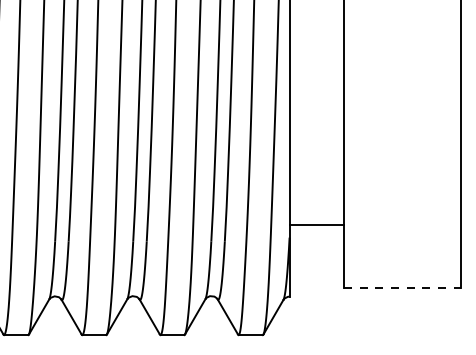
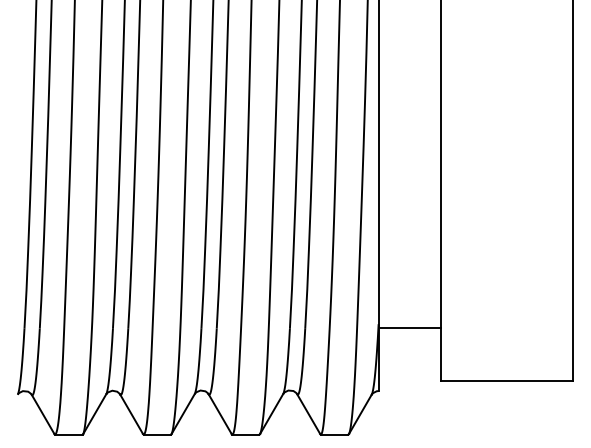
line: (316, 225) -> (409, 328), moved
line: (403, 288) -> (507, 381), dashed -> solid

